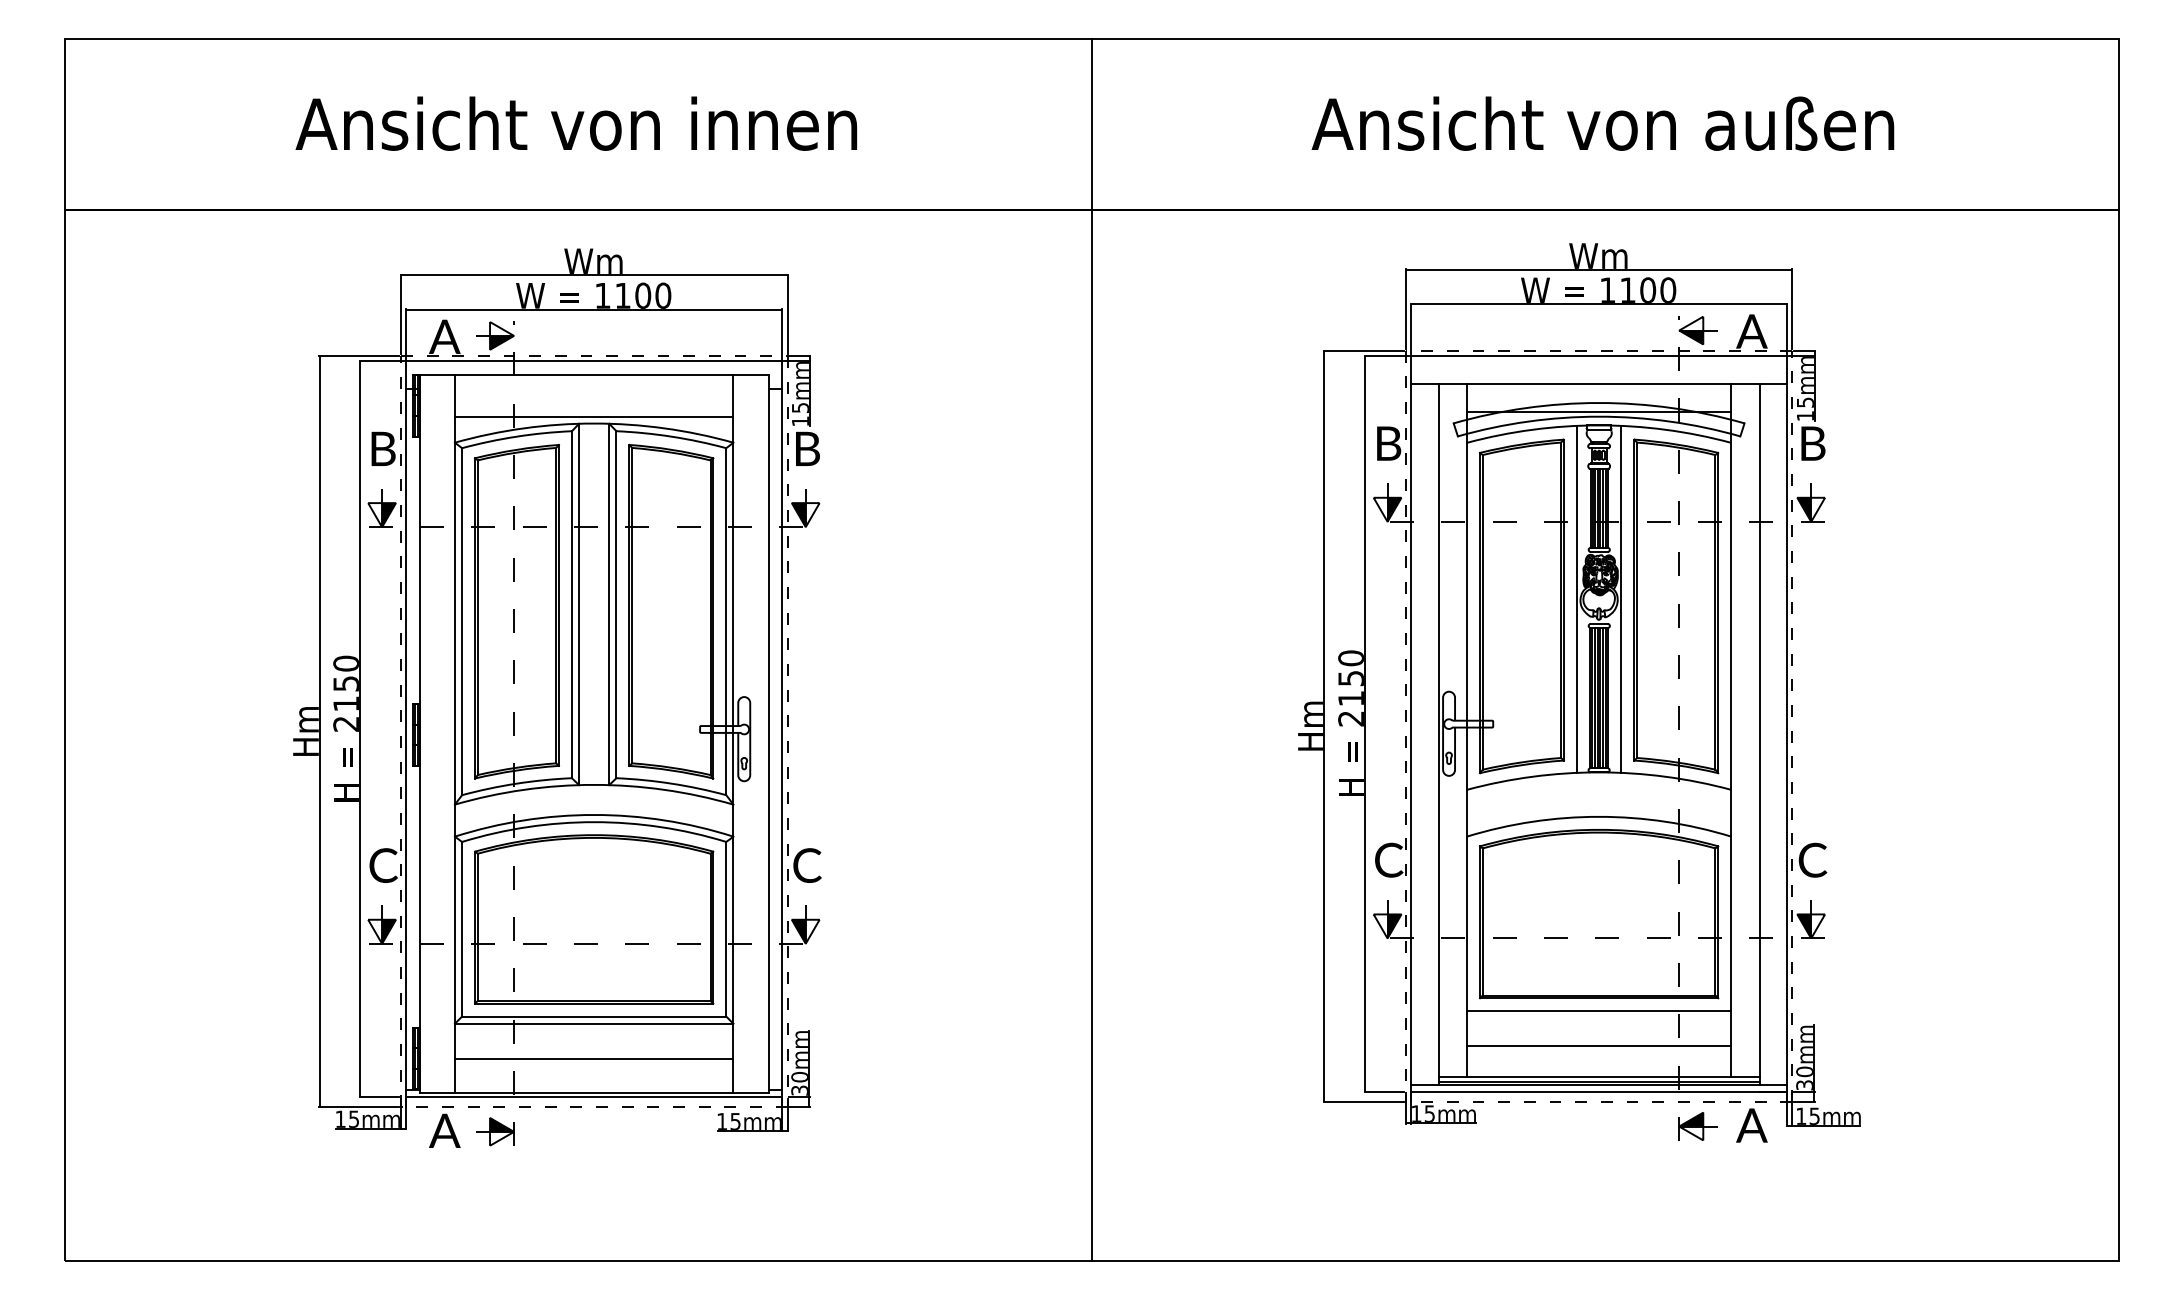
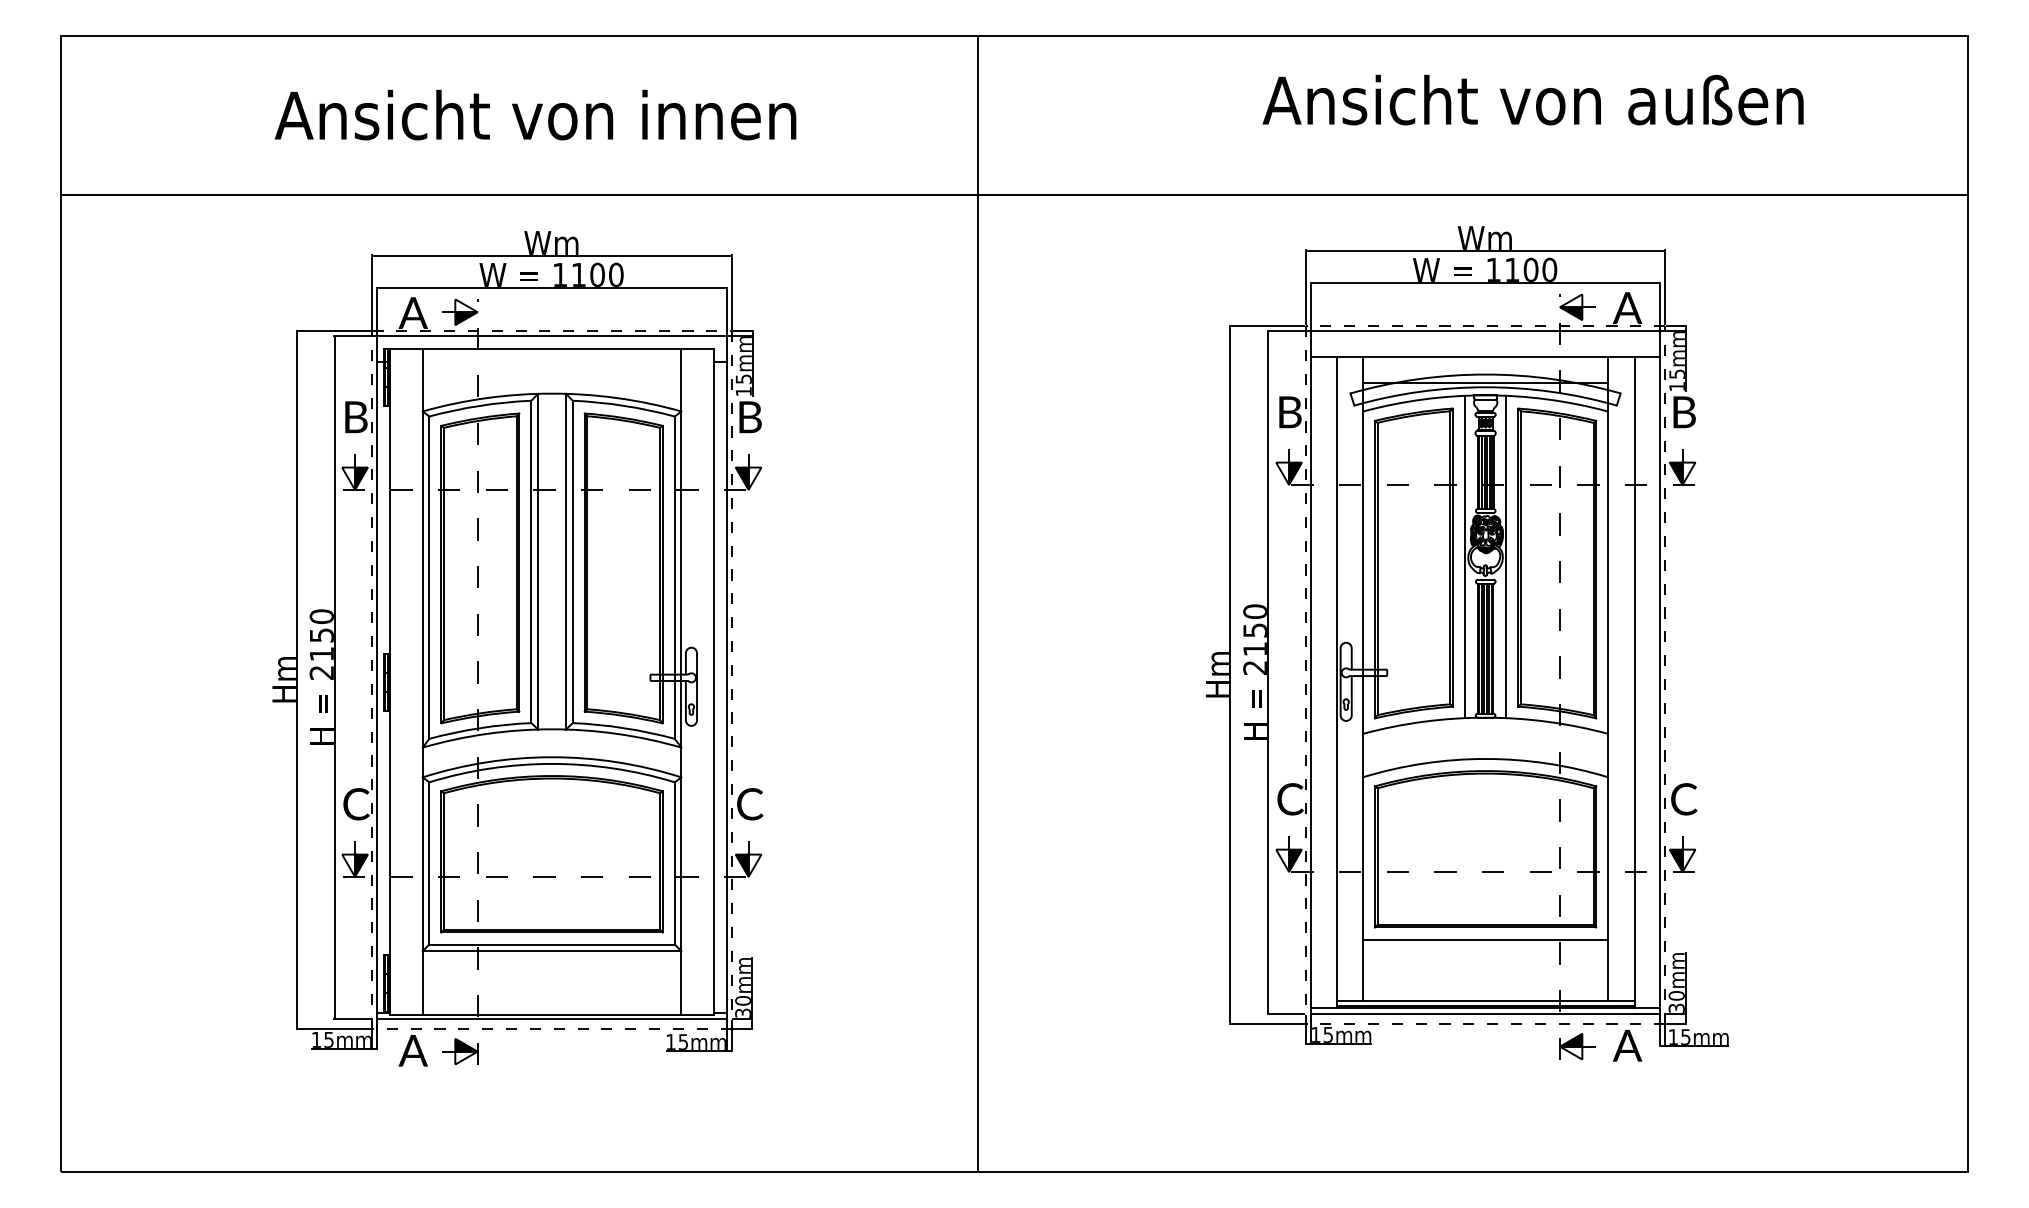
text: (1602, 123) -> (1532, 99), moved
line: (593, 416) -> (551, 387), removed
line: (1092, 649) -> (977, 603), moved
line: (1599, 1046) -> (1485, 972), removed
line: (593, 1058) -> (551, 983), removed

